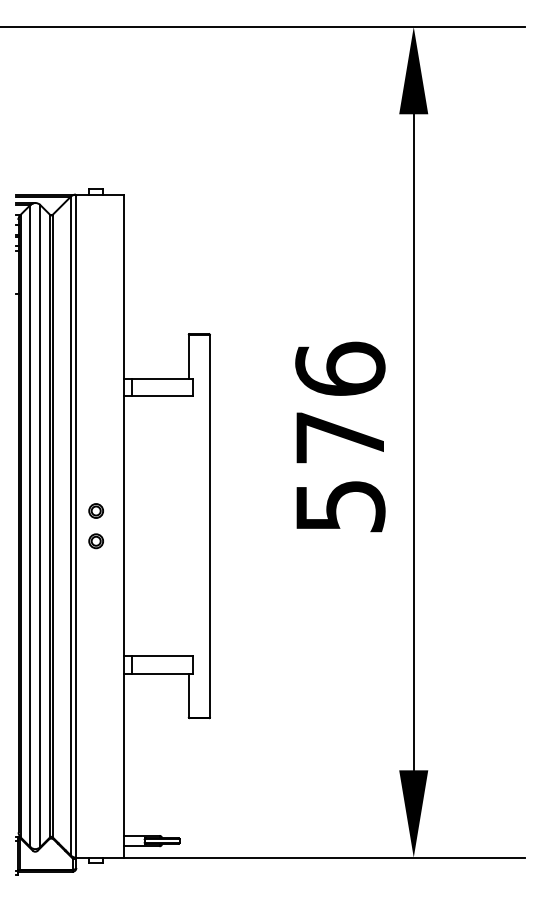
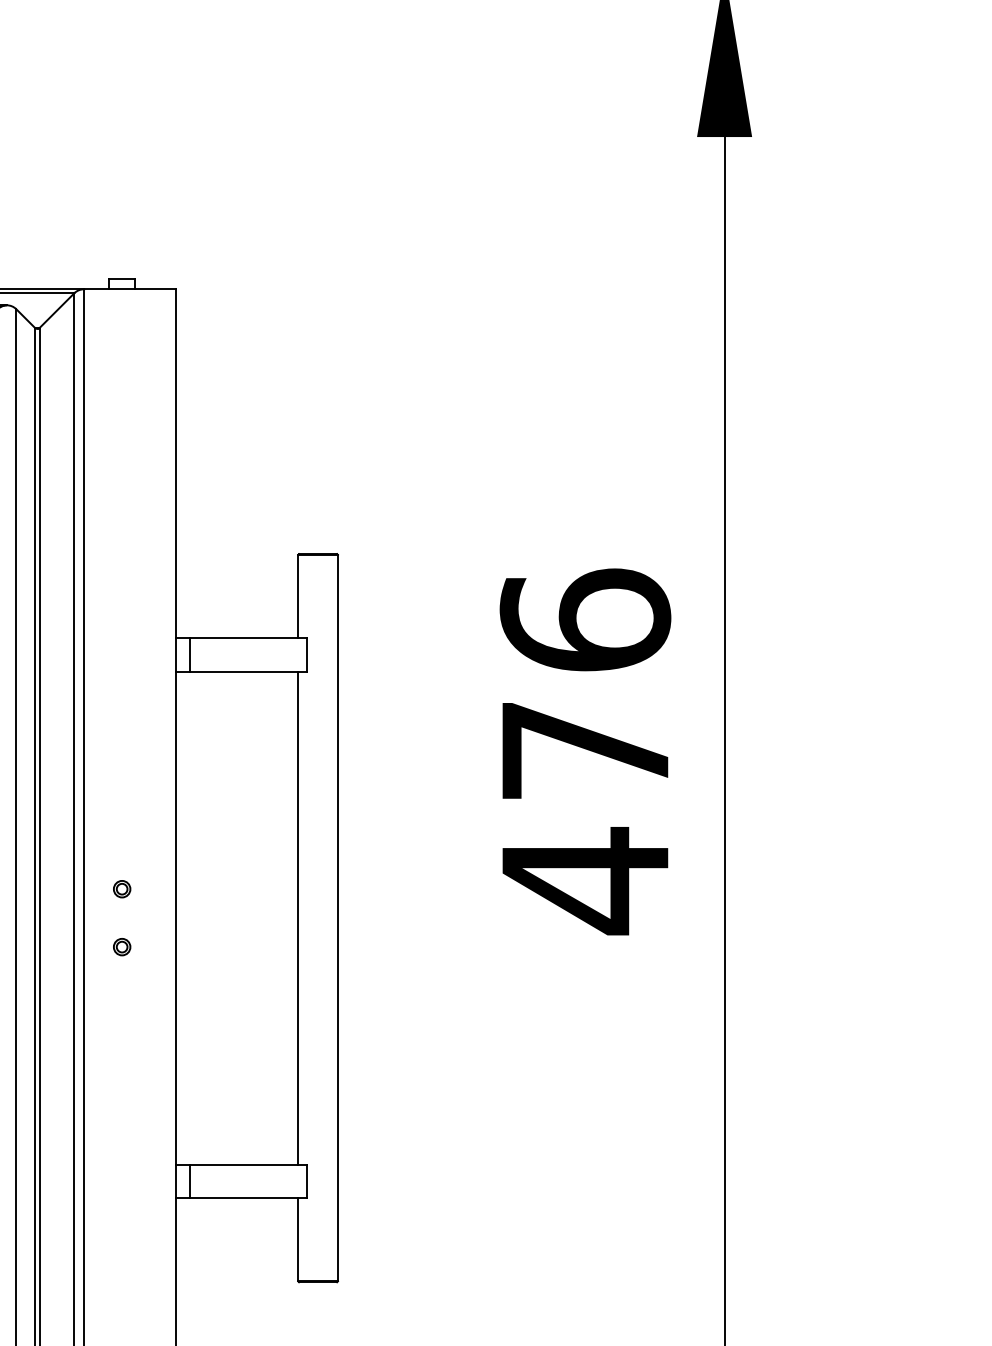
text: (340, 506) -> (585, 881), 576 -> 476
part: (95, 510) -> (120, 888), size x0.62
line: (188, 526) -> (297, 918), added
part: (95, 541) -> (120, 947), size x0.62

